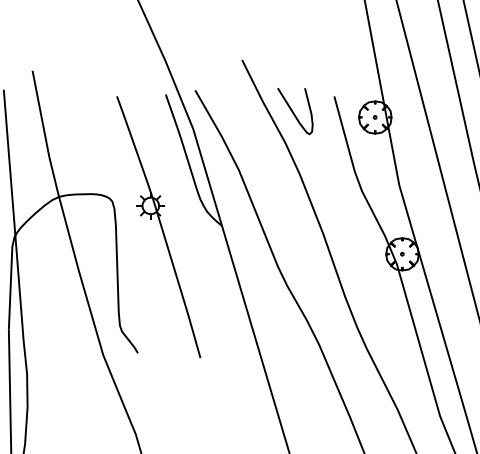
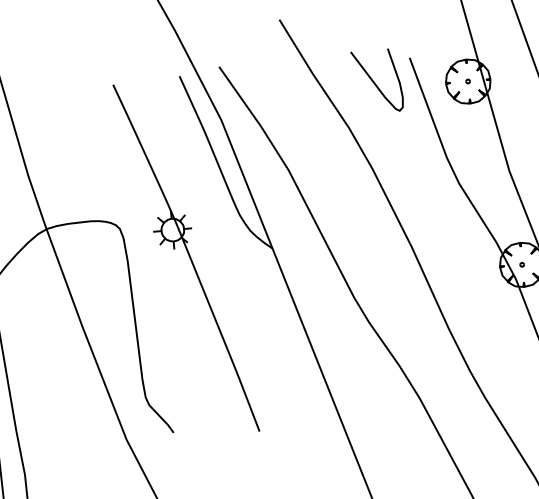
curve: (294, 112) -> (376, 83), moved

